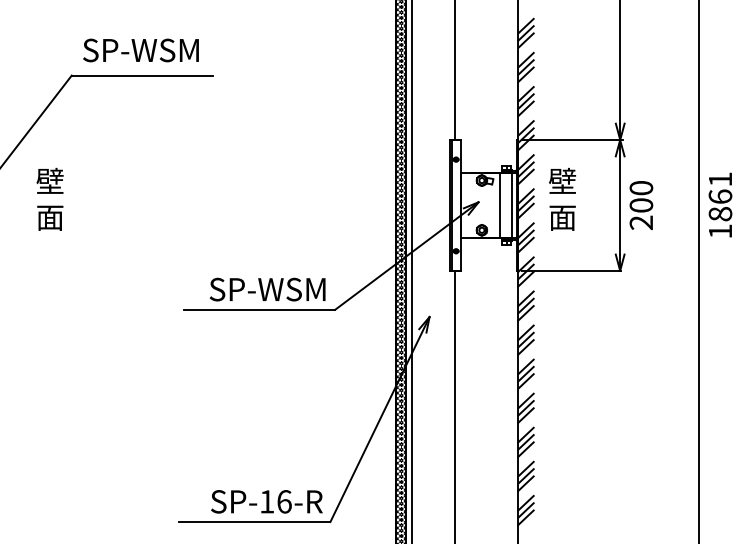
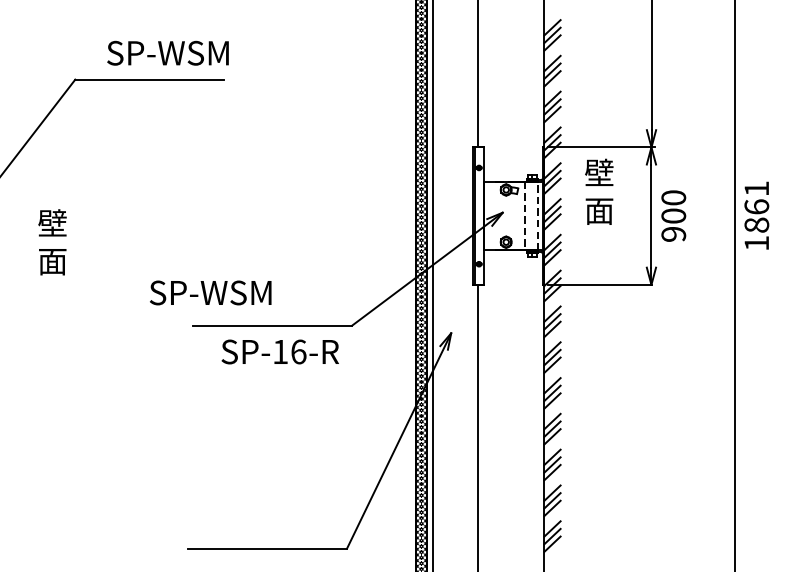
text: (140, 50) -> (167, 53), moved
text: (49, 198) -> (51, 241), moved
text: (562, 198) -> (599, 190), moved
line: (500, 205) -> (525, 216), solid -> dashed
line: (512, 205) -> (538, 216), solid -> dashed
text: (641, 222) -> (673, 233), 200 -> 900
text: (267, 289) -> (210, 292), moved
text: (266, 501) -> (279, 351), moved

